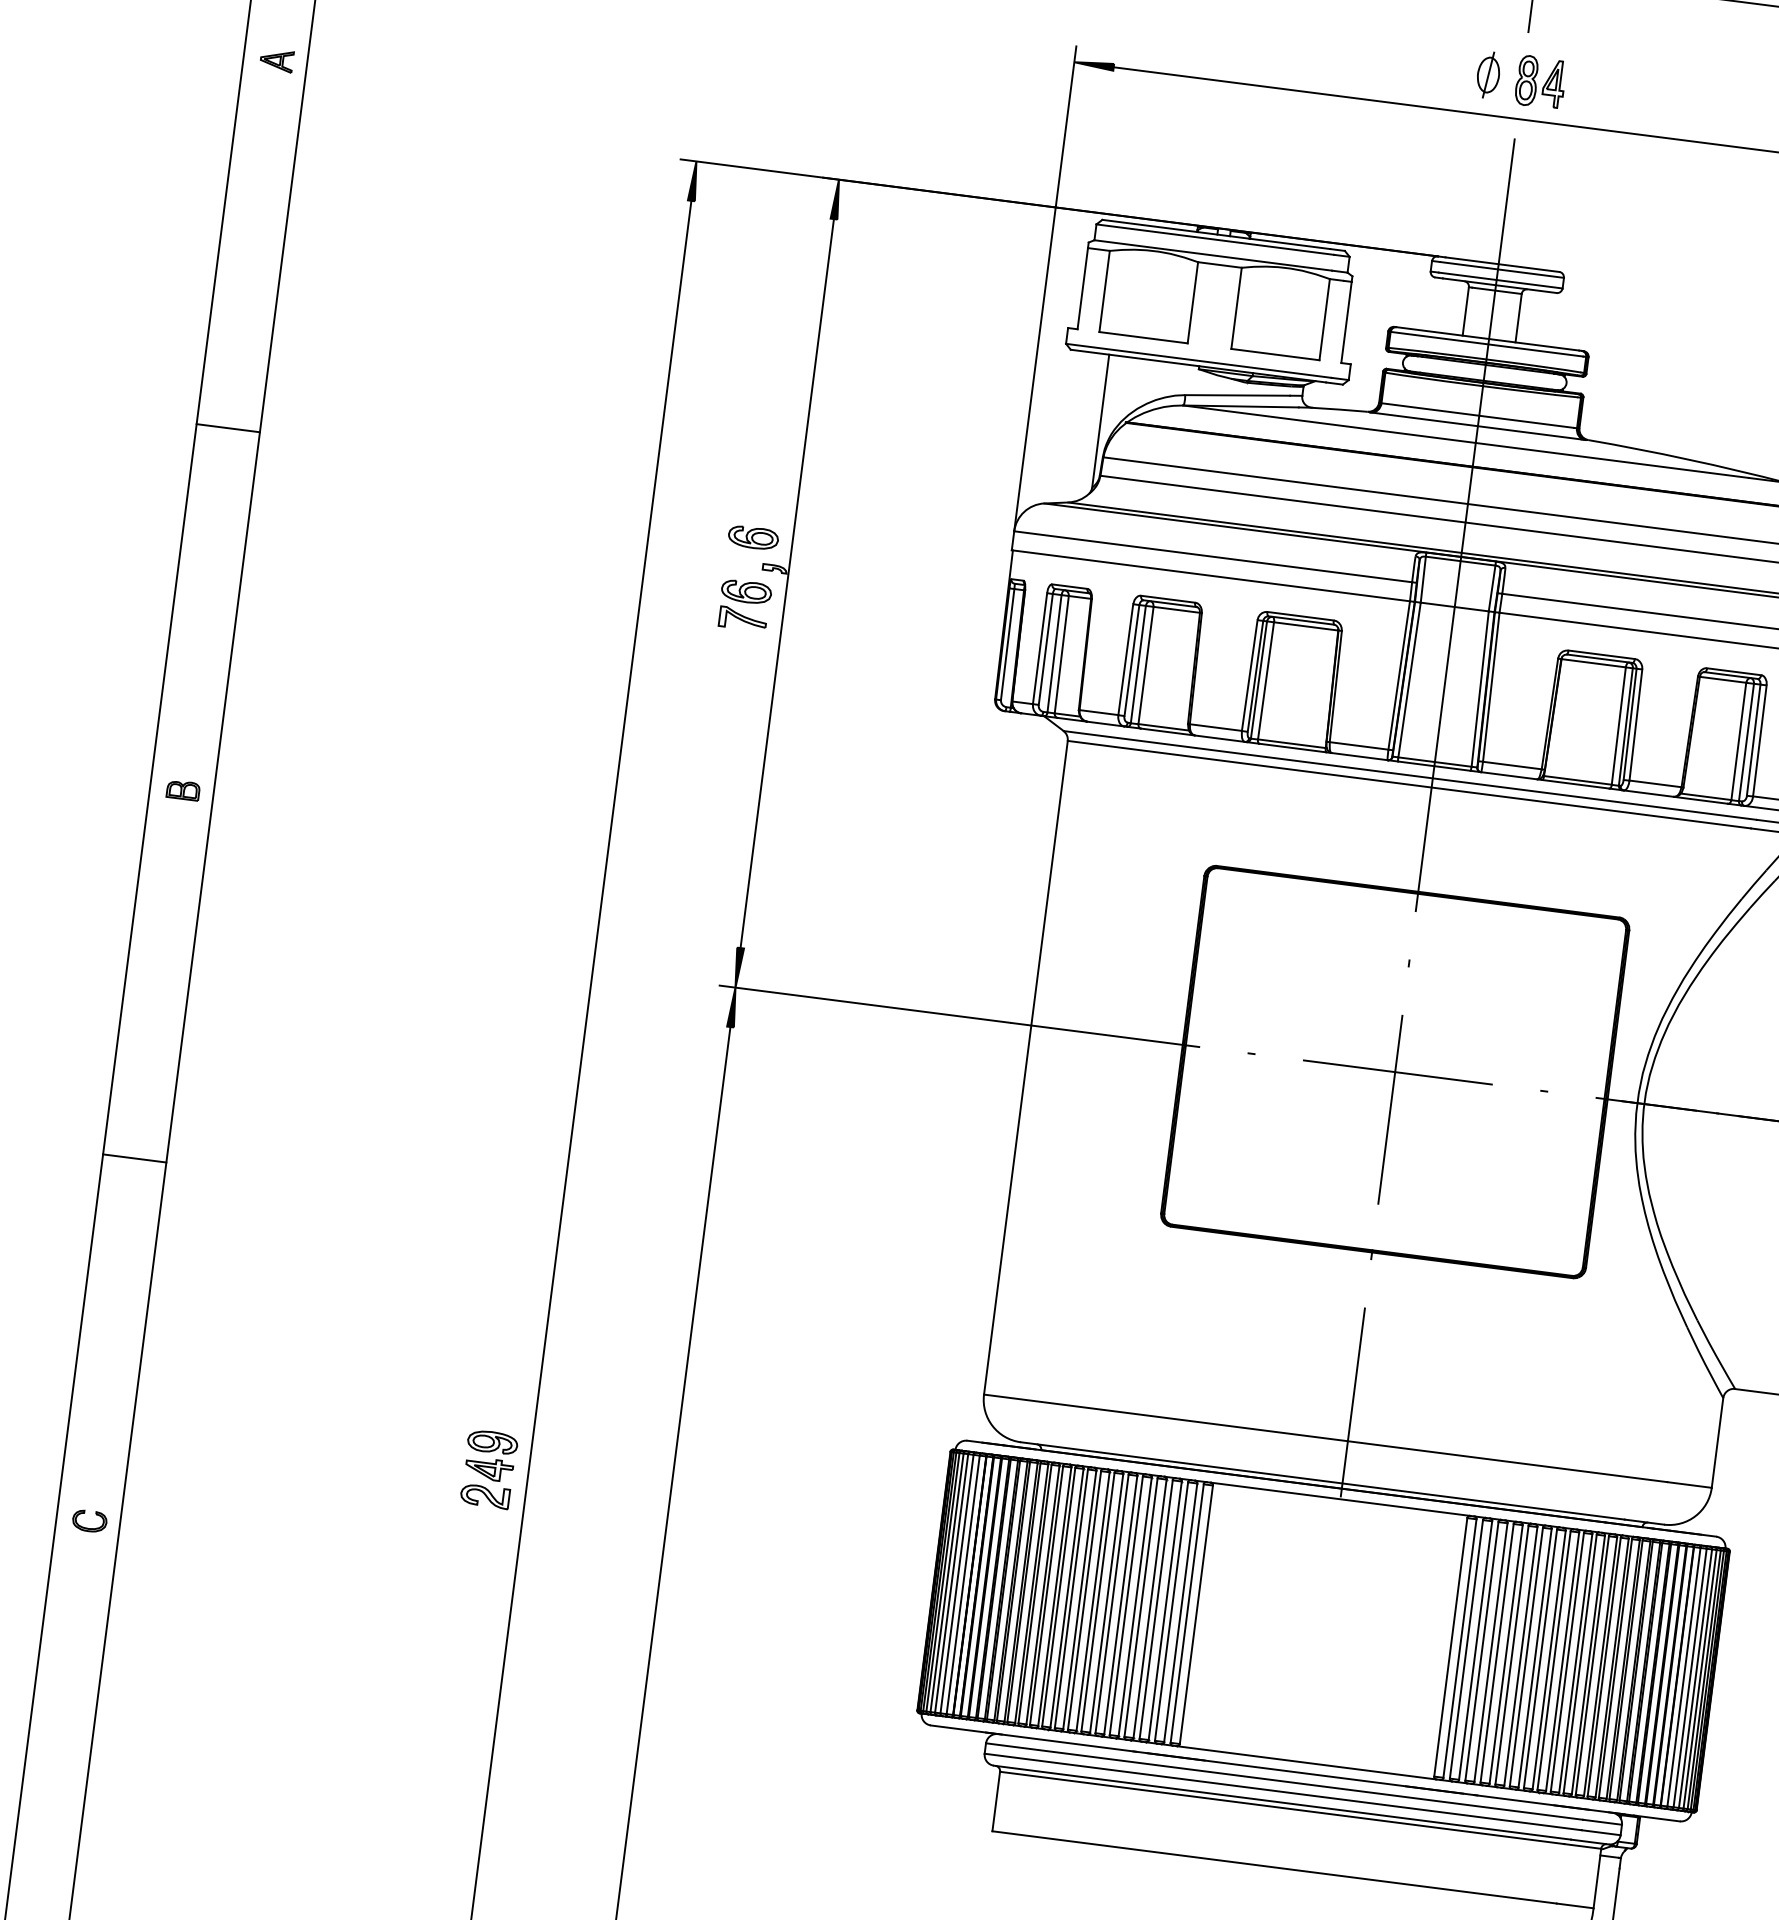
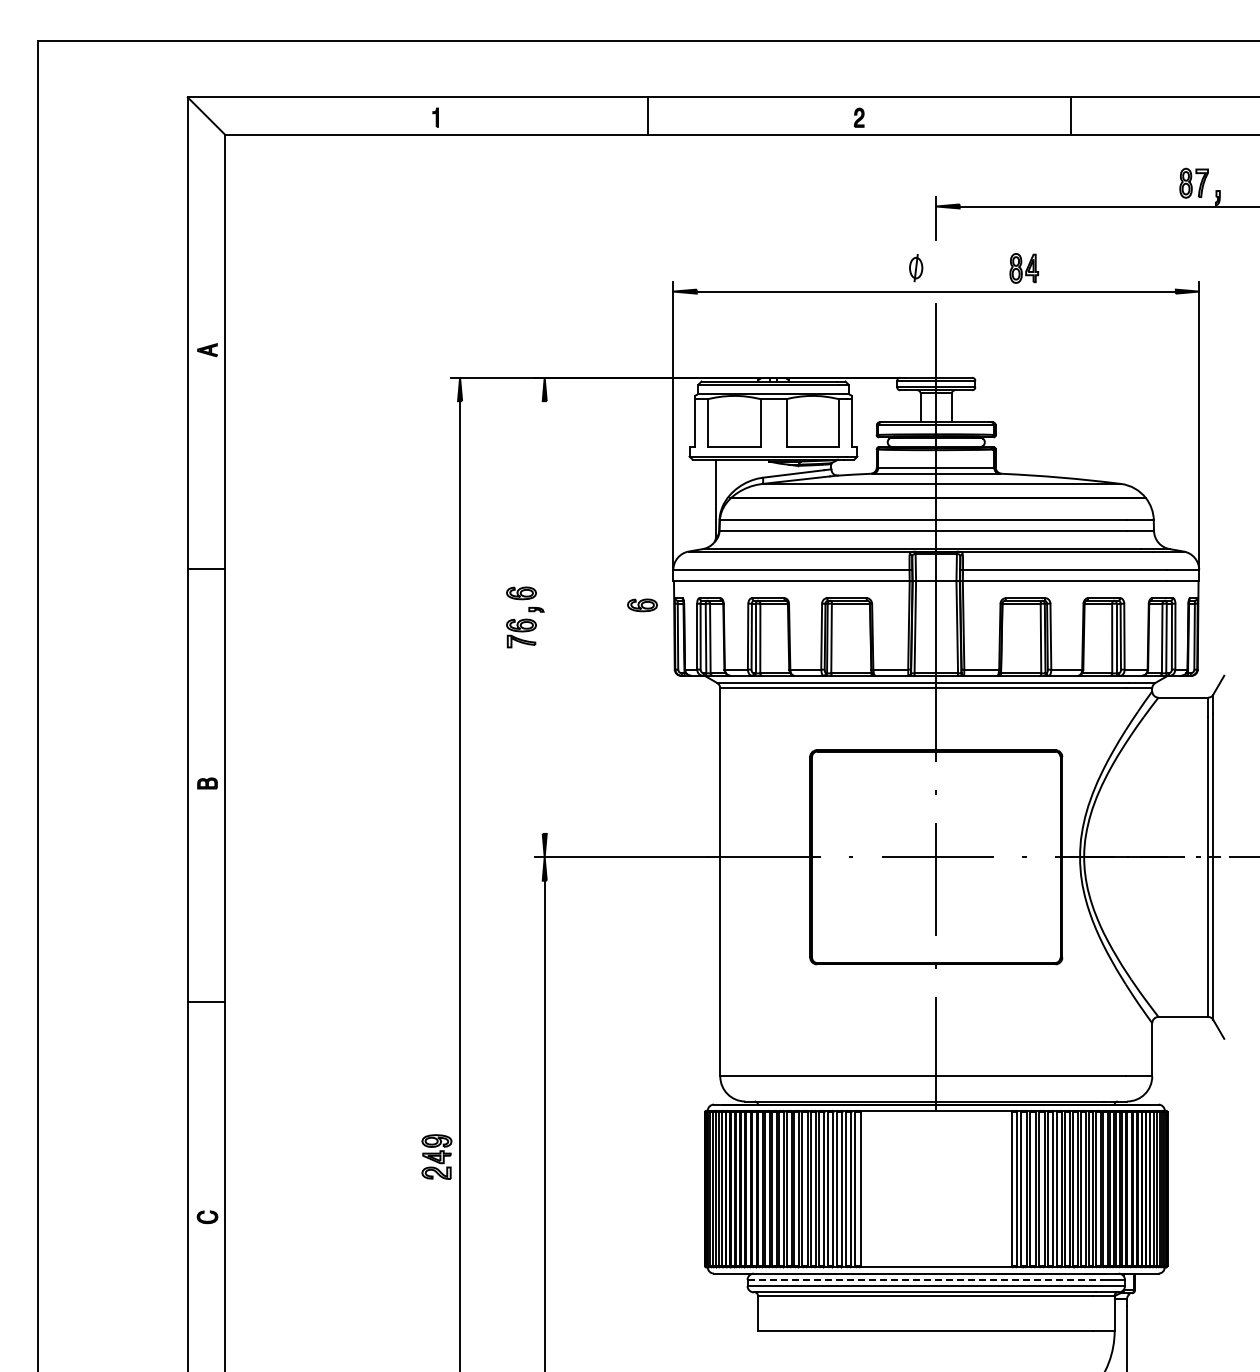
part: (1541, 82) -> (1024, 268), moved
line: (786, 583) -> (544, 617), removed
part: (954, 584) -> (642, 605), added
line: (1285, 1781) -> (925, 1279), solid -> dashed

